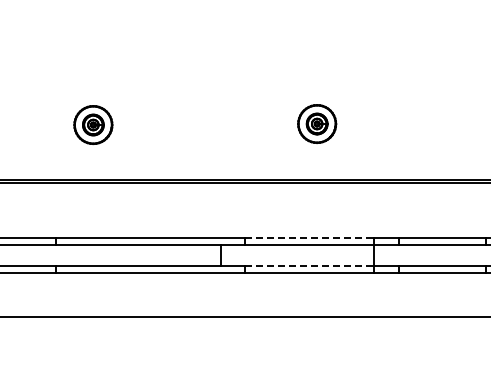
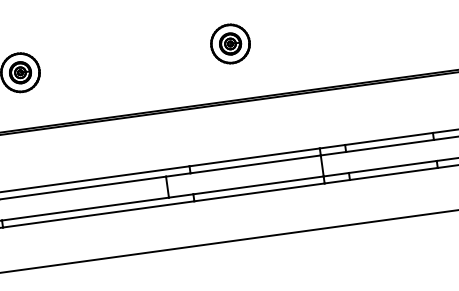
part: (317, 123) -> (230, 43), moved
line: (310, 238) -> (255, 157), dashed -> solid
line: (310, 266) -> (259, 185), dashed -> solid

